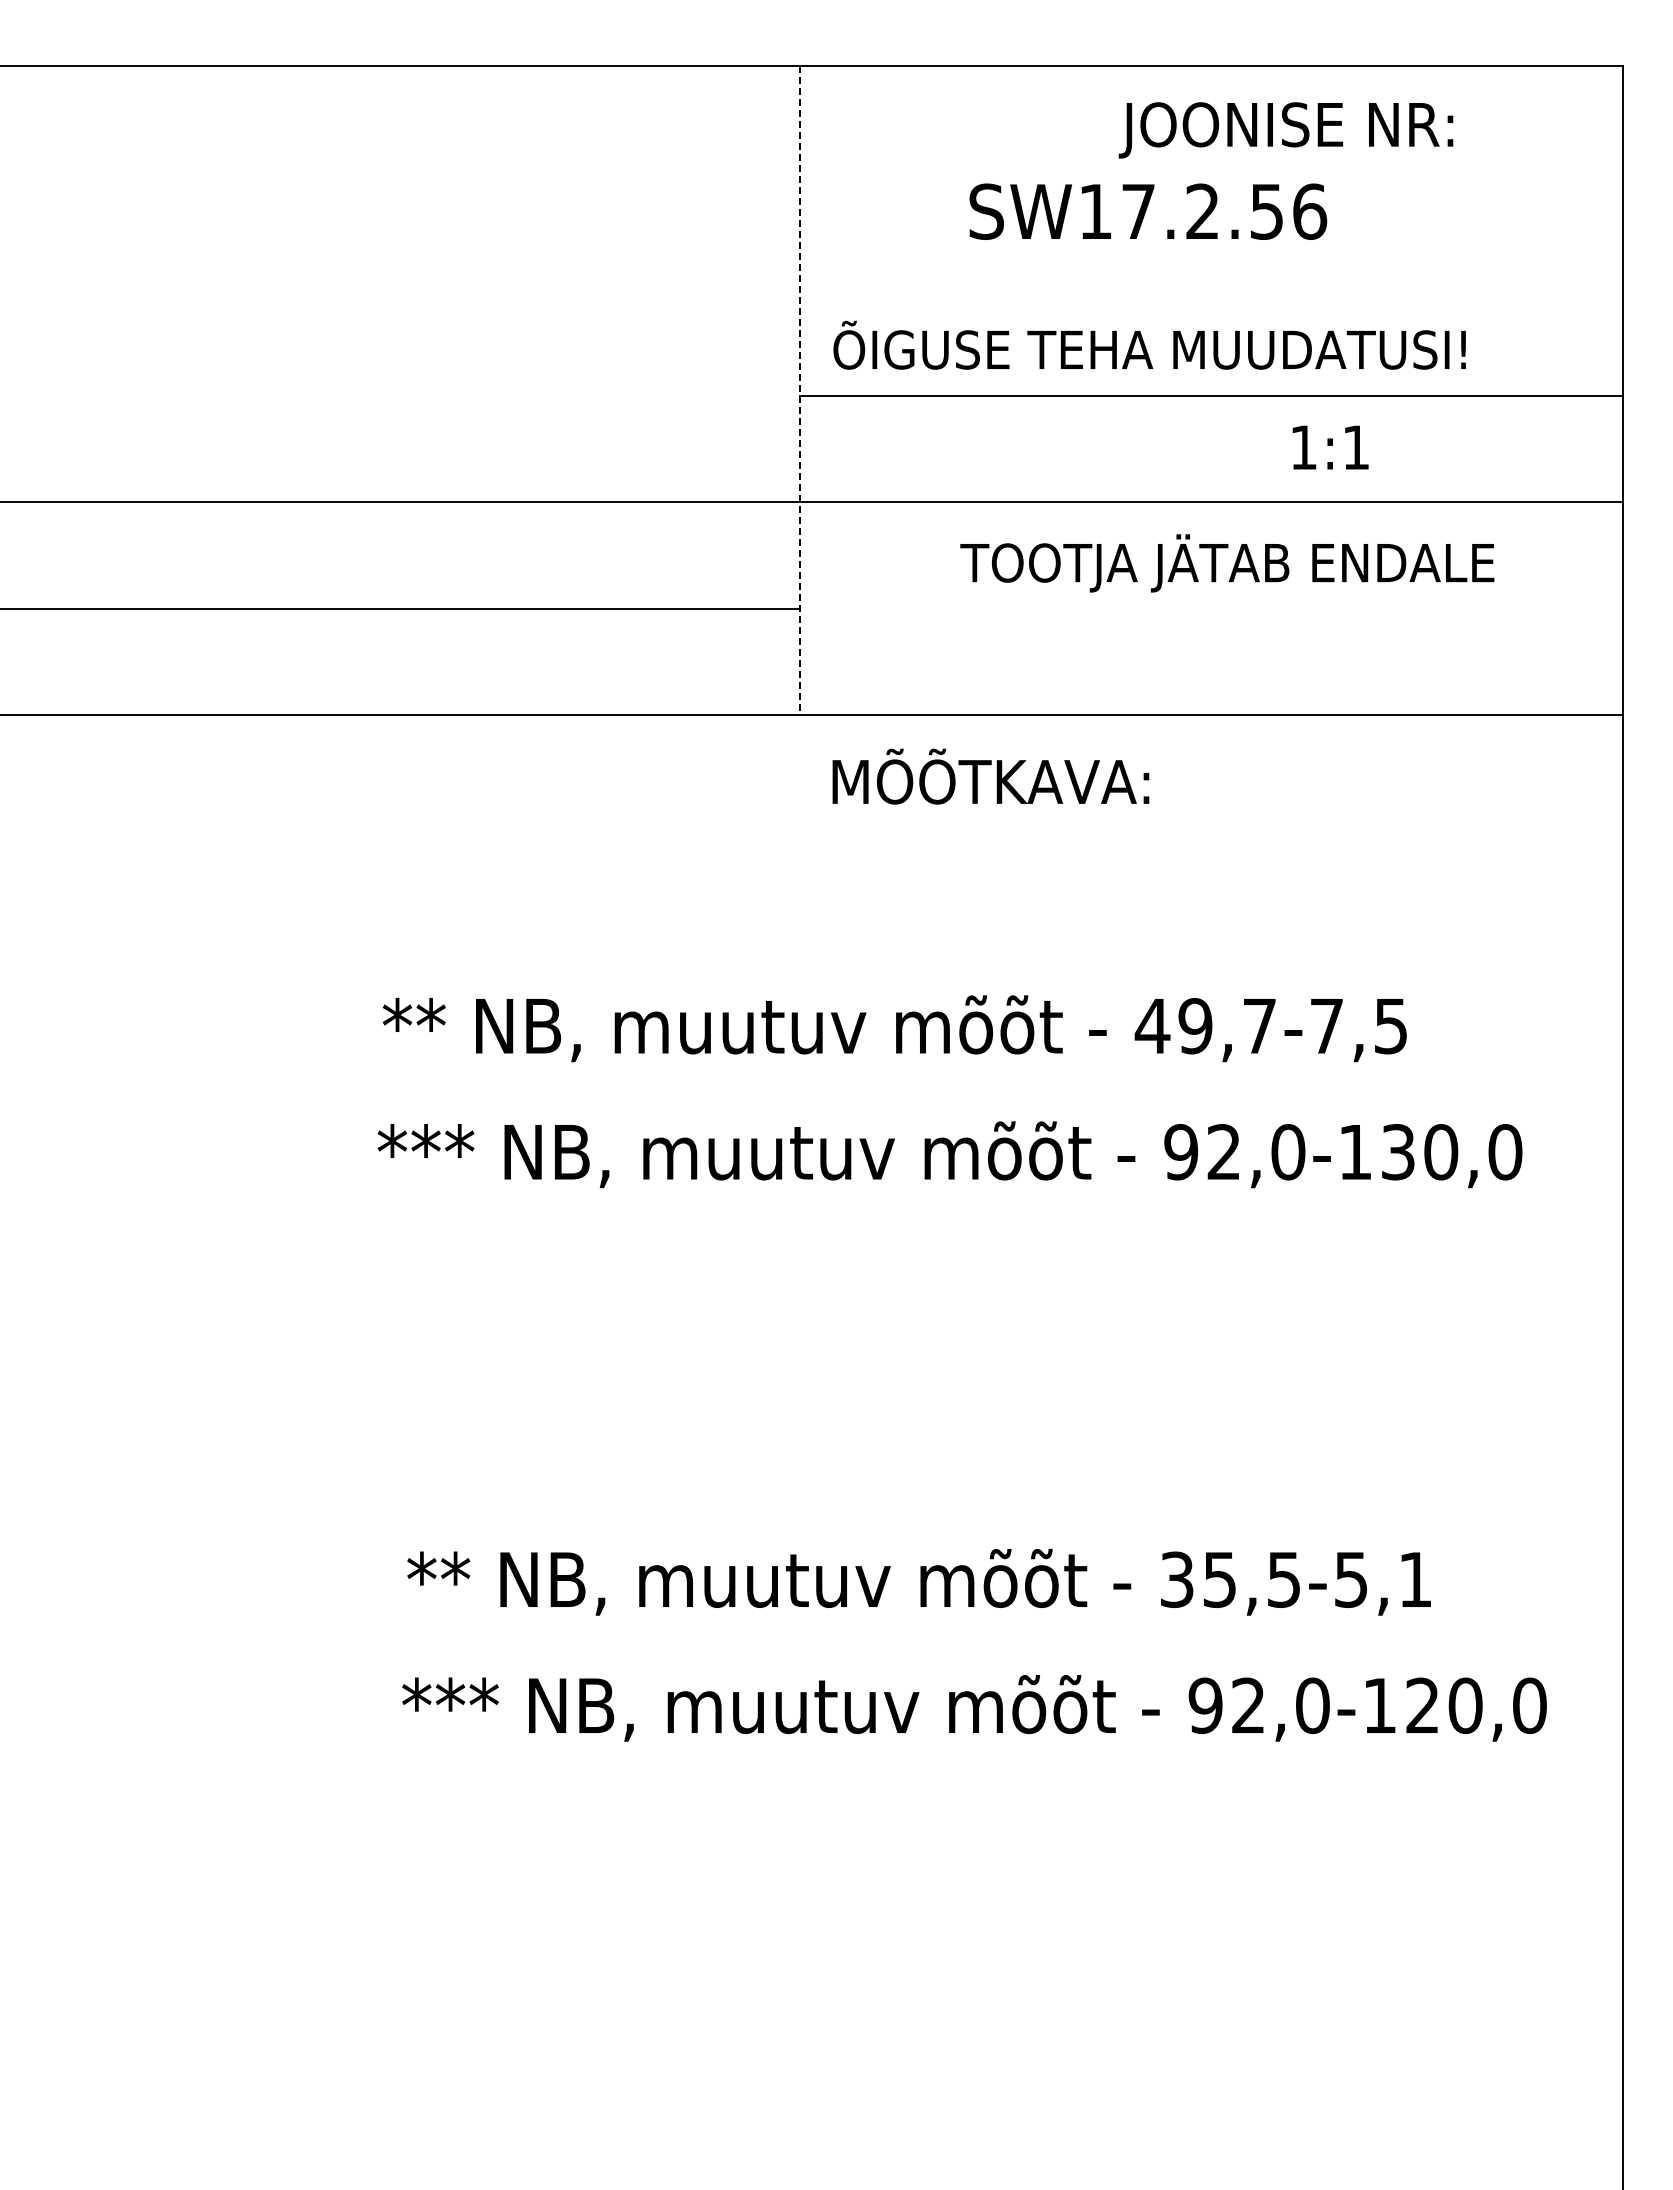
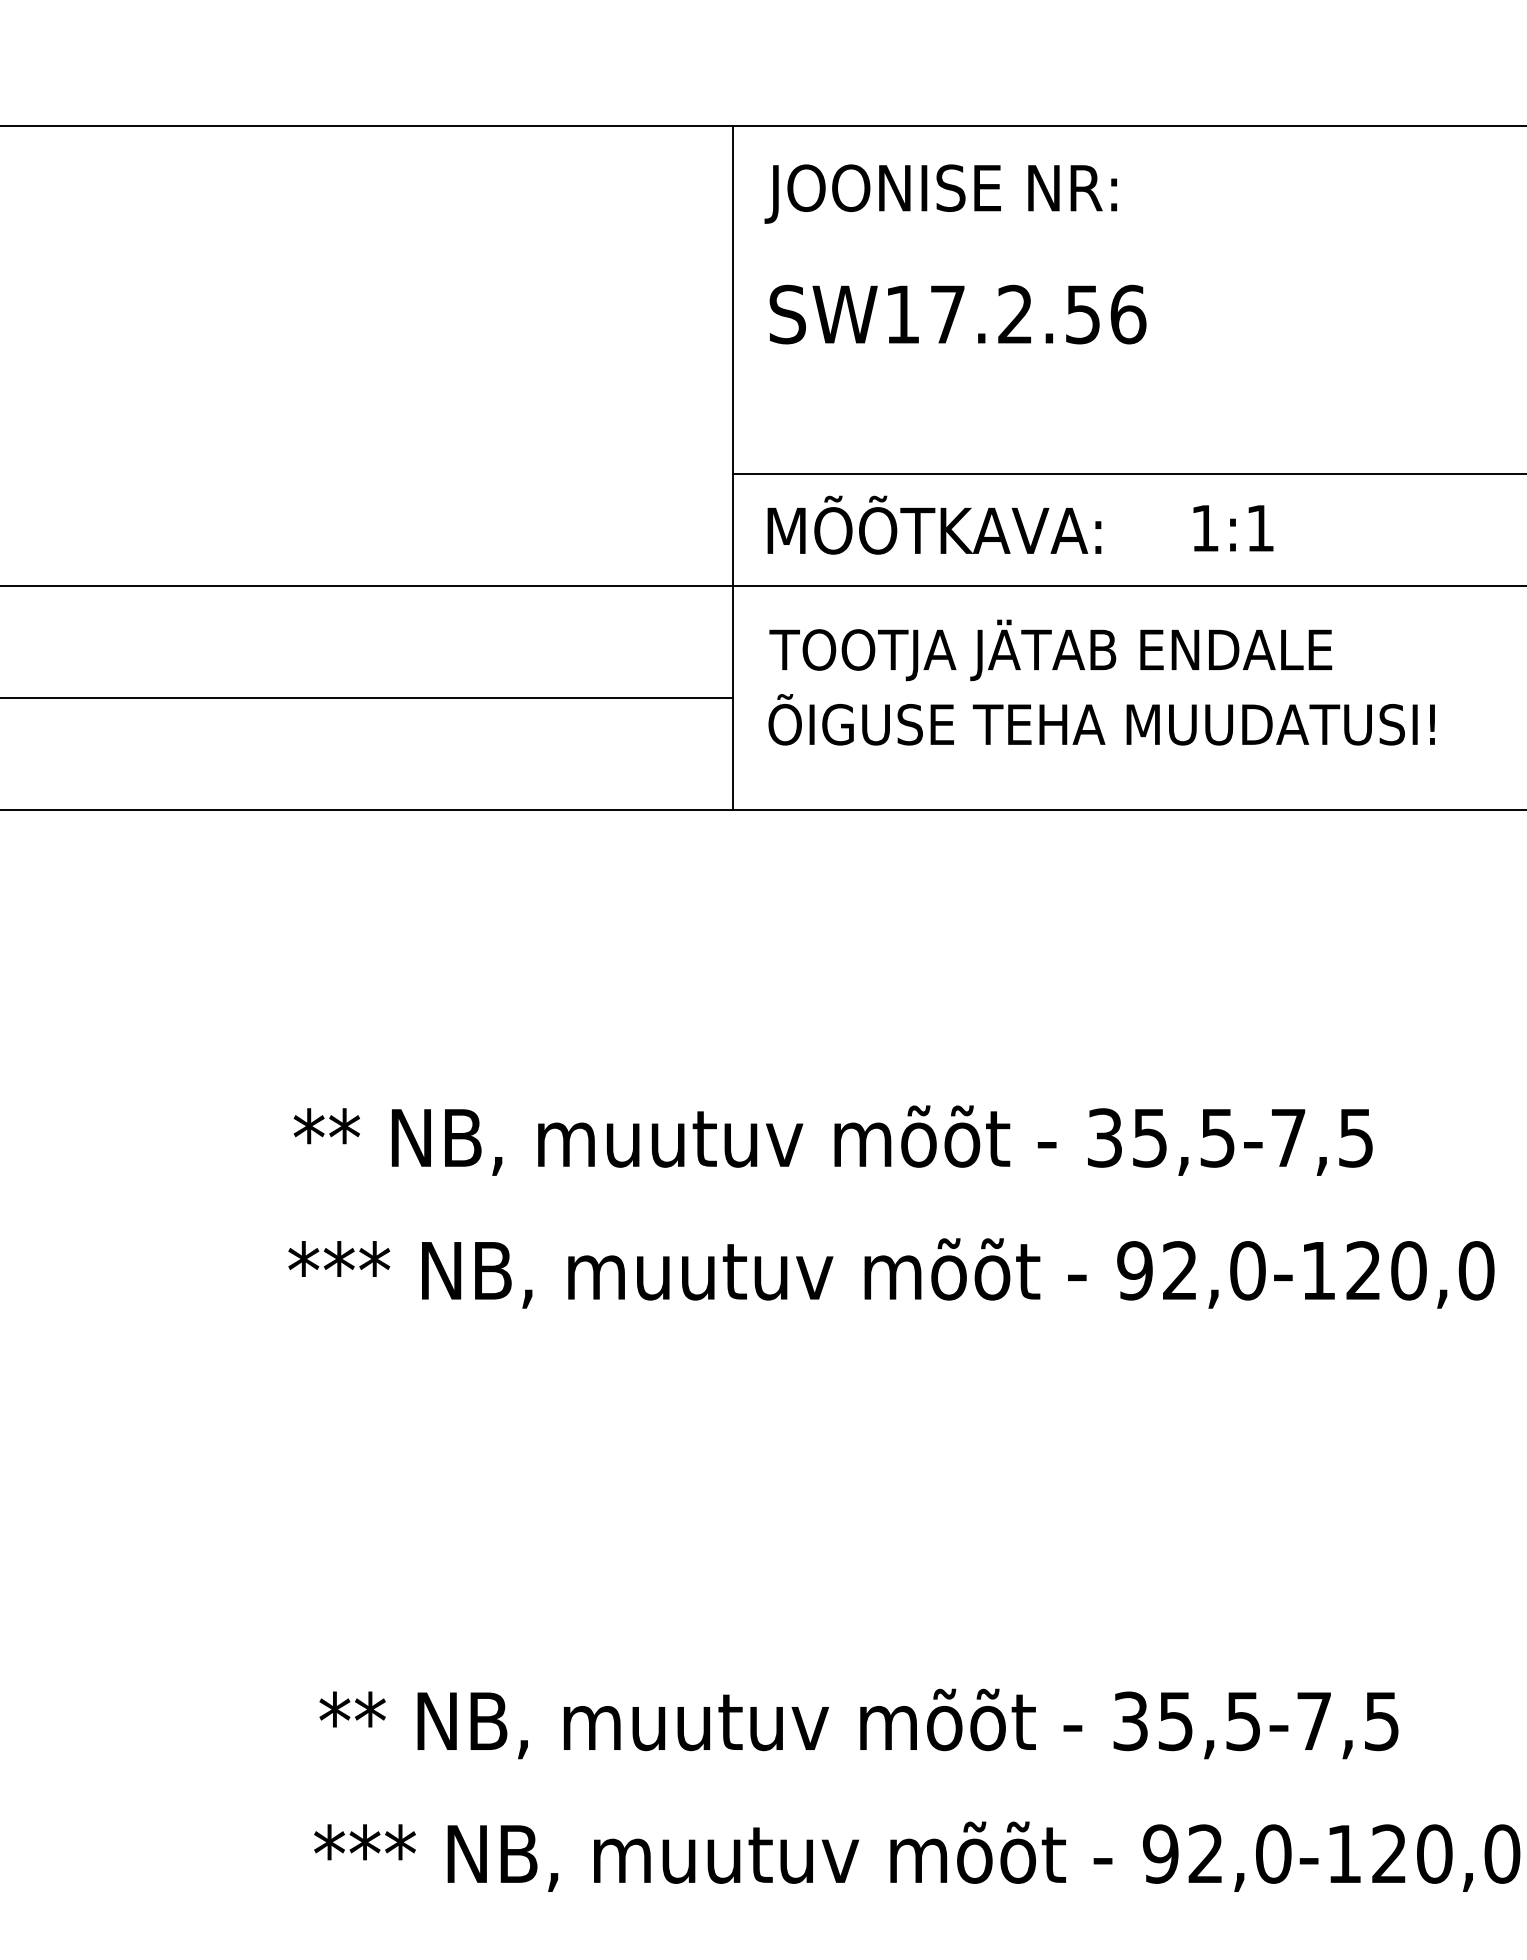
text: (1285, 130) -> (940, 194), moved
text: (1148, 211) -> (958, 314), moved
text: (1149, 344) -> (1101, 718), moved
line: (800, 390) -> (733, 468), dashed -> solid
text: (1330, 447) -> (1233, 528), moved
text: (1227, 563) -> (1050, 650), moved
text: (990, 776) -> (934, 525), moved
text: (1204, 1026) -> (1159, 1138), 49,7-7,5 -> 35,5-7,5
text: (1398, 1152) -> (1363, 1271), 92,0-130,0 -> 92,0-120,0
text: (1383, 1580) -> (1348, 1722), 35,5-5,1 -> 35,5-7,5

